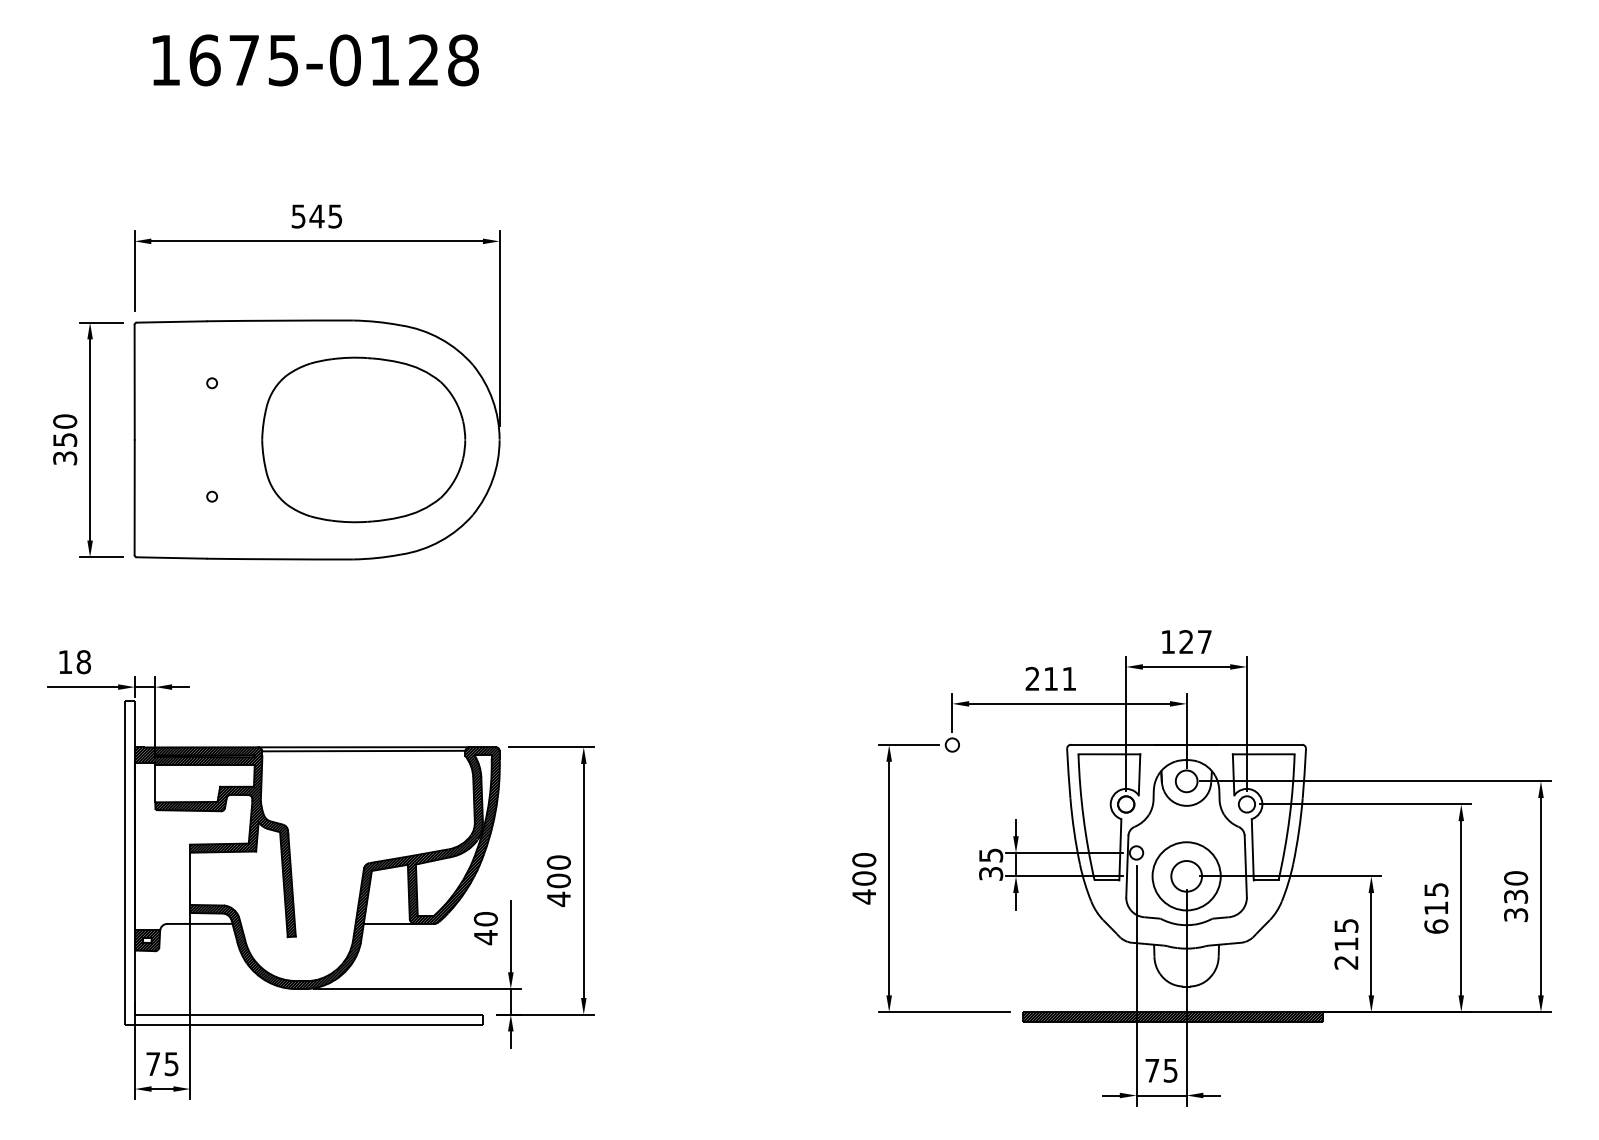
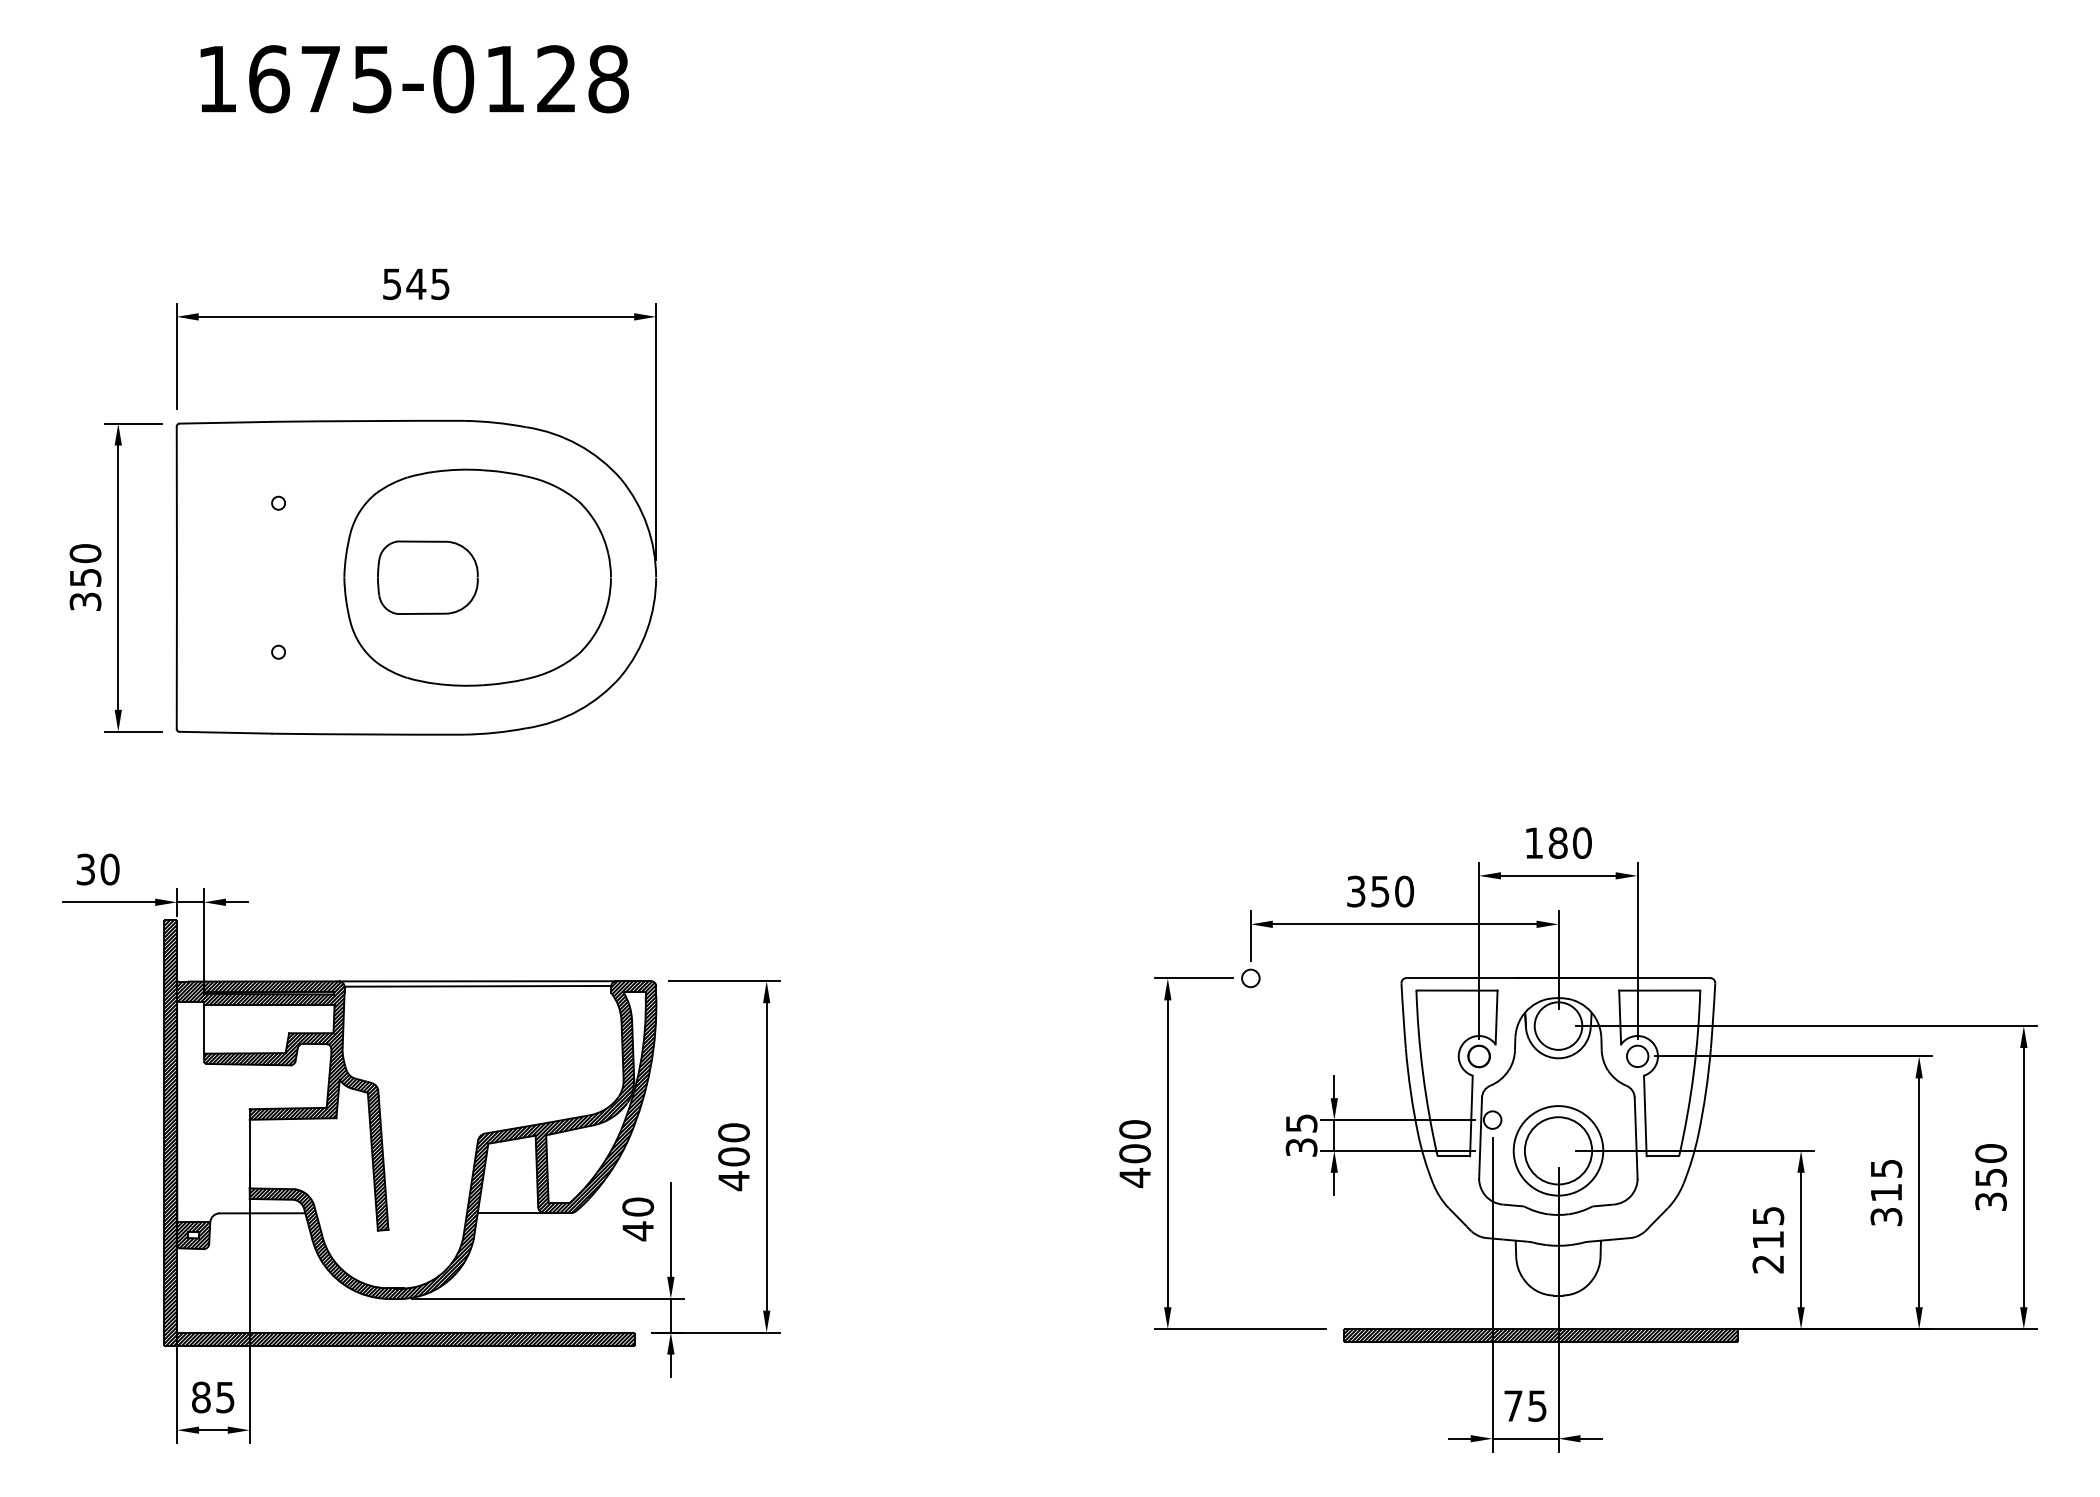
part: (325, 439) -> (427, 577), added
text: (1195, 642) -> (1569, 843), 127 -> 180
text: (74, 662) -> (97, 869), 18 -> 30
text: (1051, 678) -> (1380, 891), 211 -> 350
circle: (1186, 780) -> (1558, 1025), size x1.67
hatch: (303, 862) -> (398, 1132), added
circle: (1186, 876) -> (1558, 1150), size x1.67
text: (1515, 896) -> (1990, 1177), 330 -> 350
text: (1436, 926) -> (1886, 1216), 615 -> 315
text: (153, 1064) -> (201, 1397), 75 -> 85

